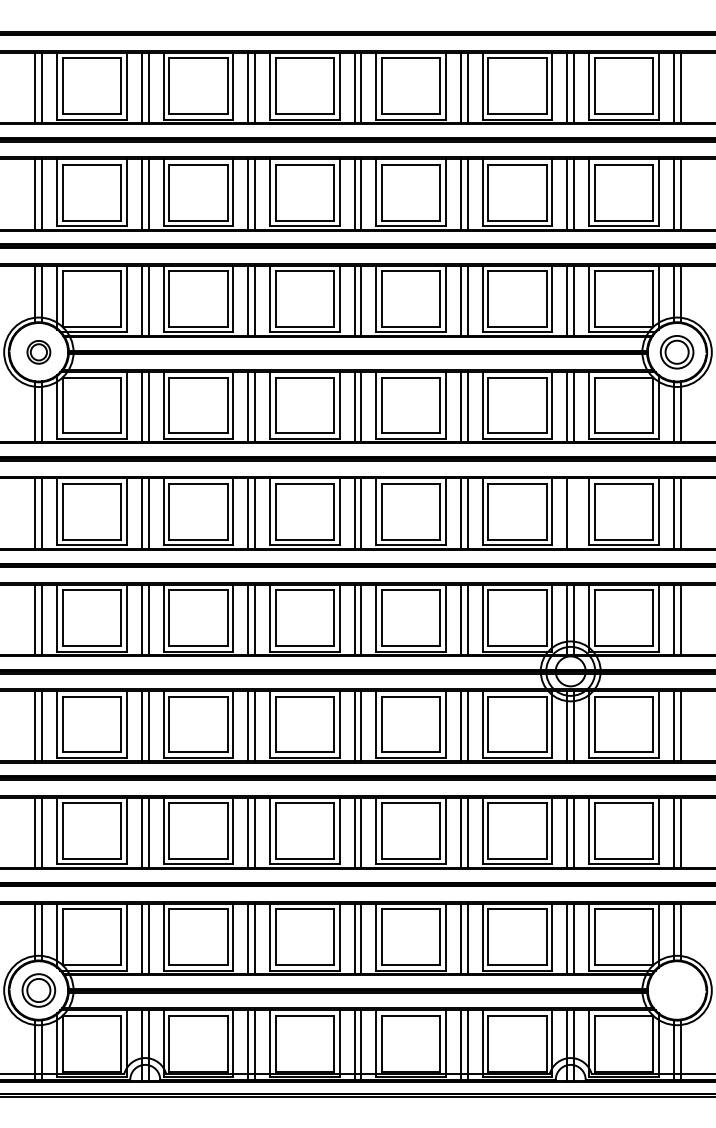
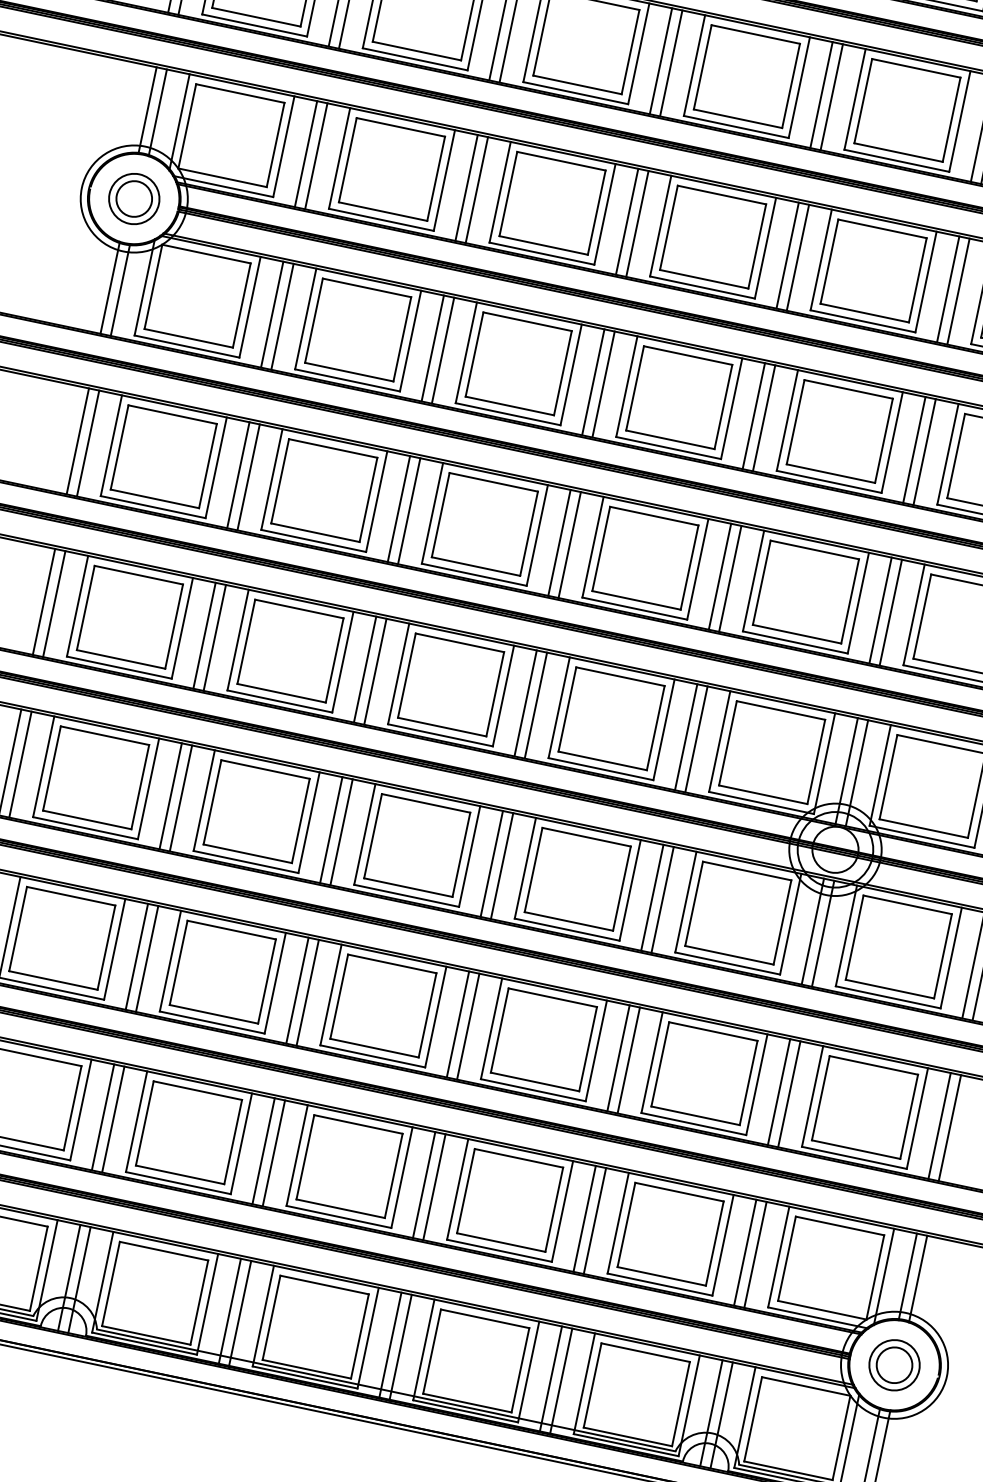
part: (38, 352) -> (133, 199), size x1.43
line: (574, 513) -> (891, 612), added
part: (676, 990) -> (893, 1365), added

